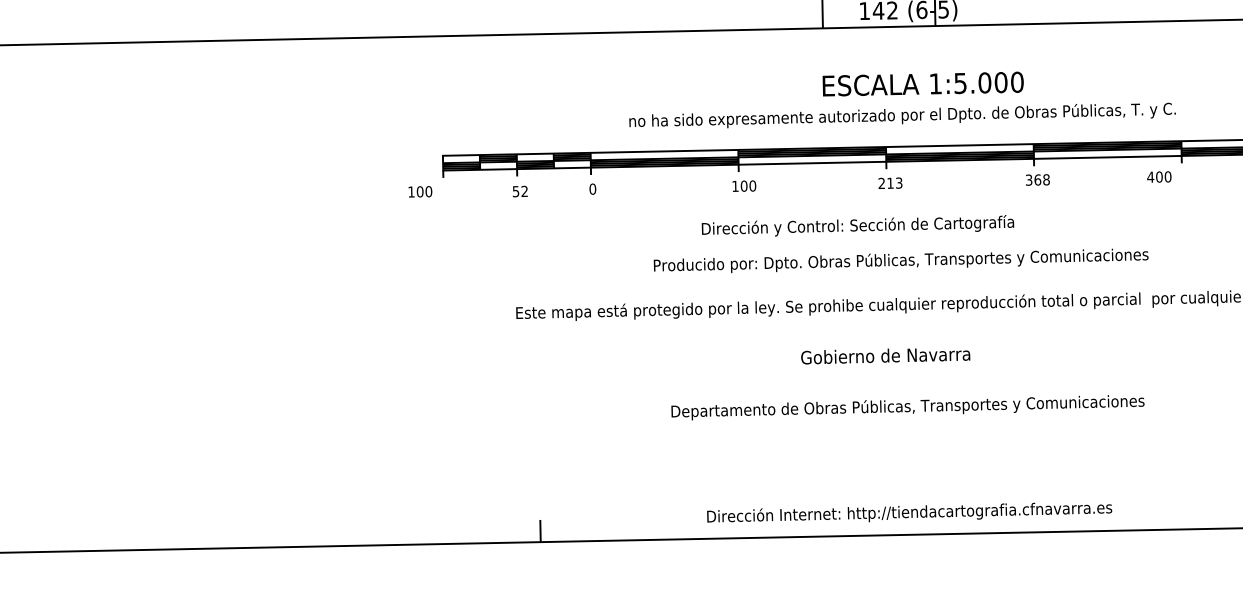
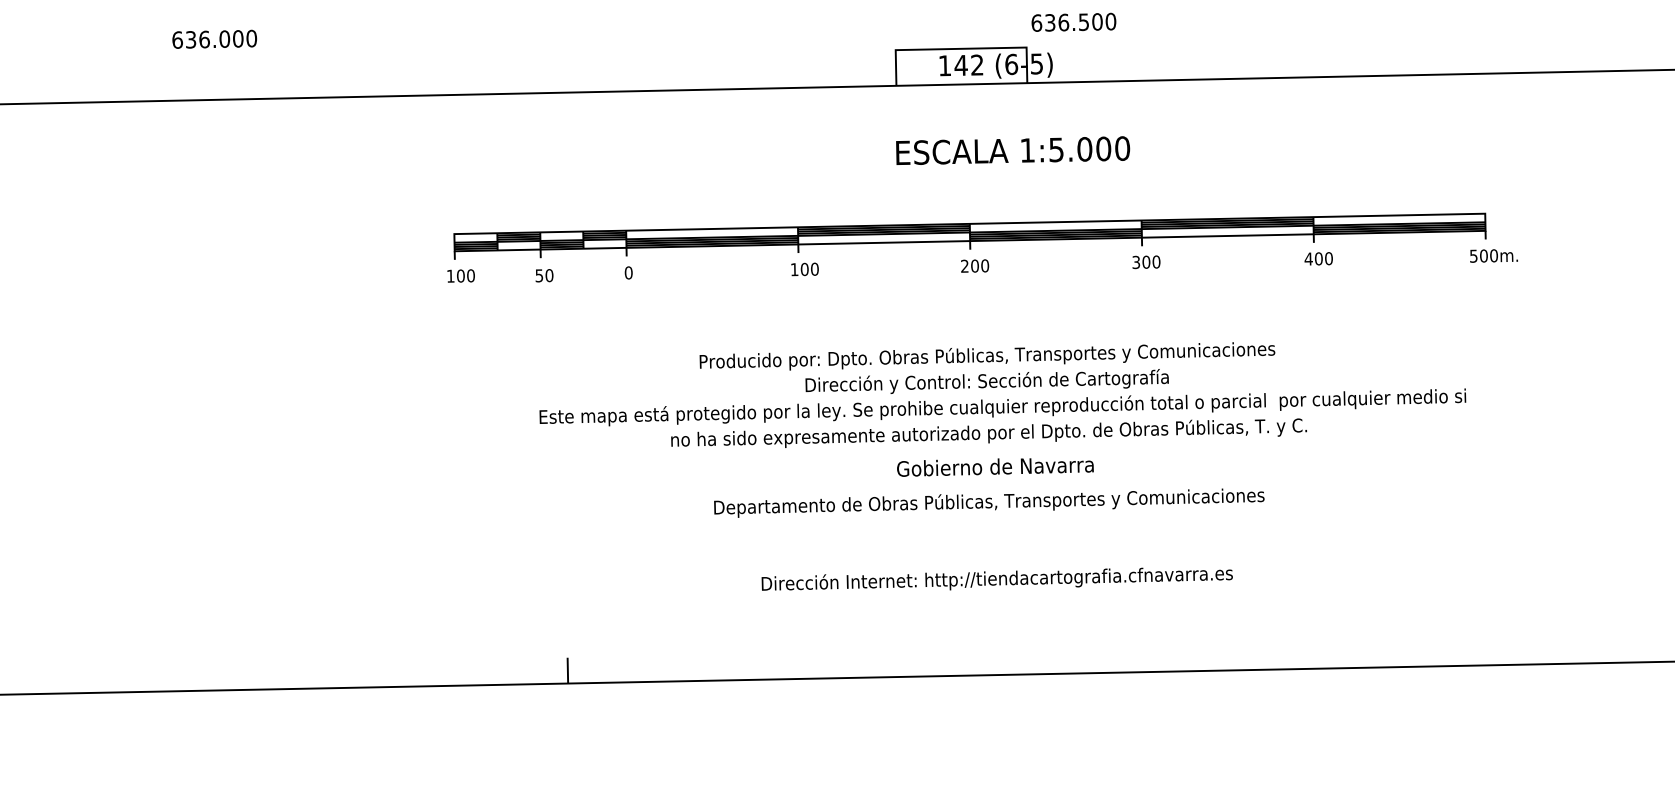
text: (902, 114) -> (988, 432), moved
text: (1159, 176) -> (1318, 258), moved
text: (1042, 179) -> (1151, 261), 368 -> 300
text: (895, 182) -> (980, 265), 213 -> 200
text: (419, 191) -> (460, 275), moved
text: (524, 191) -> (549, 275), 52 -> 50
text: (857, 225) -> (986, 381), moved
text: (885, 356) -> (995, 467), moved
text: (908, 407) -> (989, 502), moved
text: (908, 512) -> (996, 578), moved

